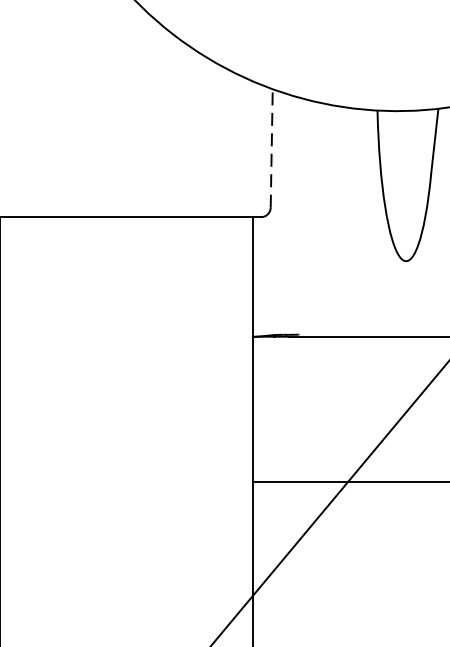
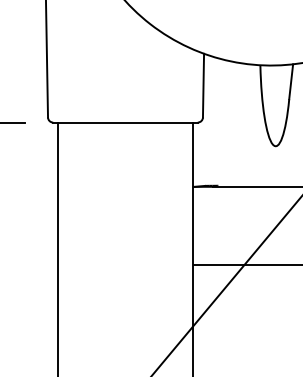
line: (271, 148) -> (203, 85), dashed -> solid

